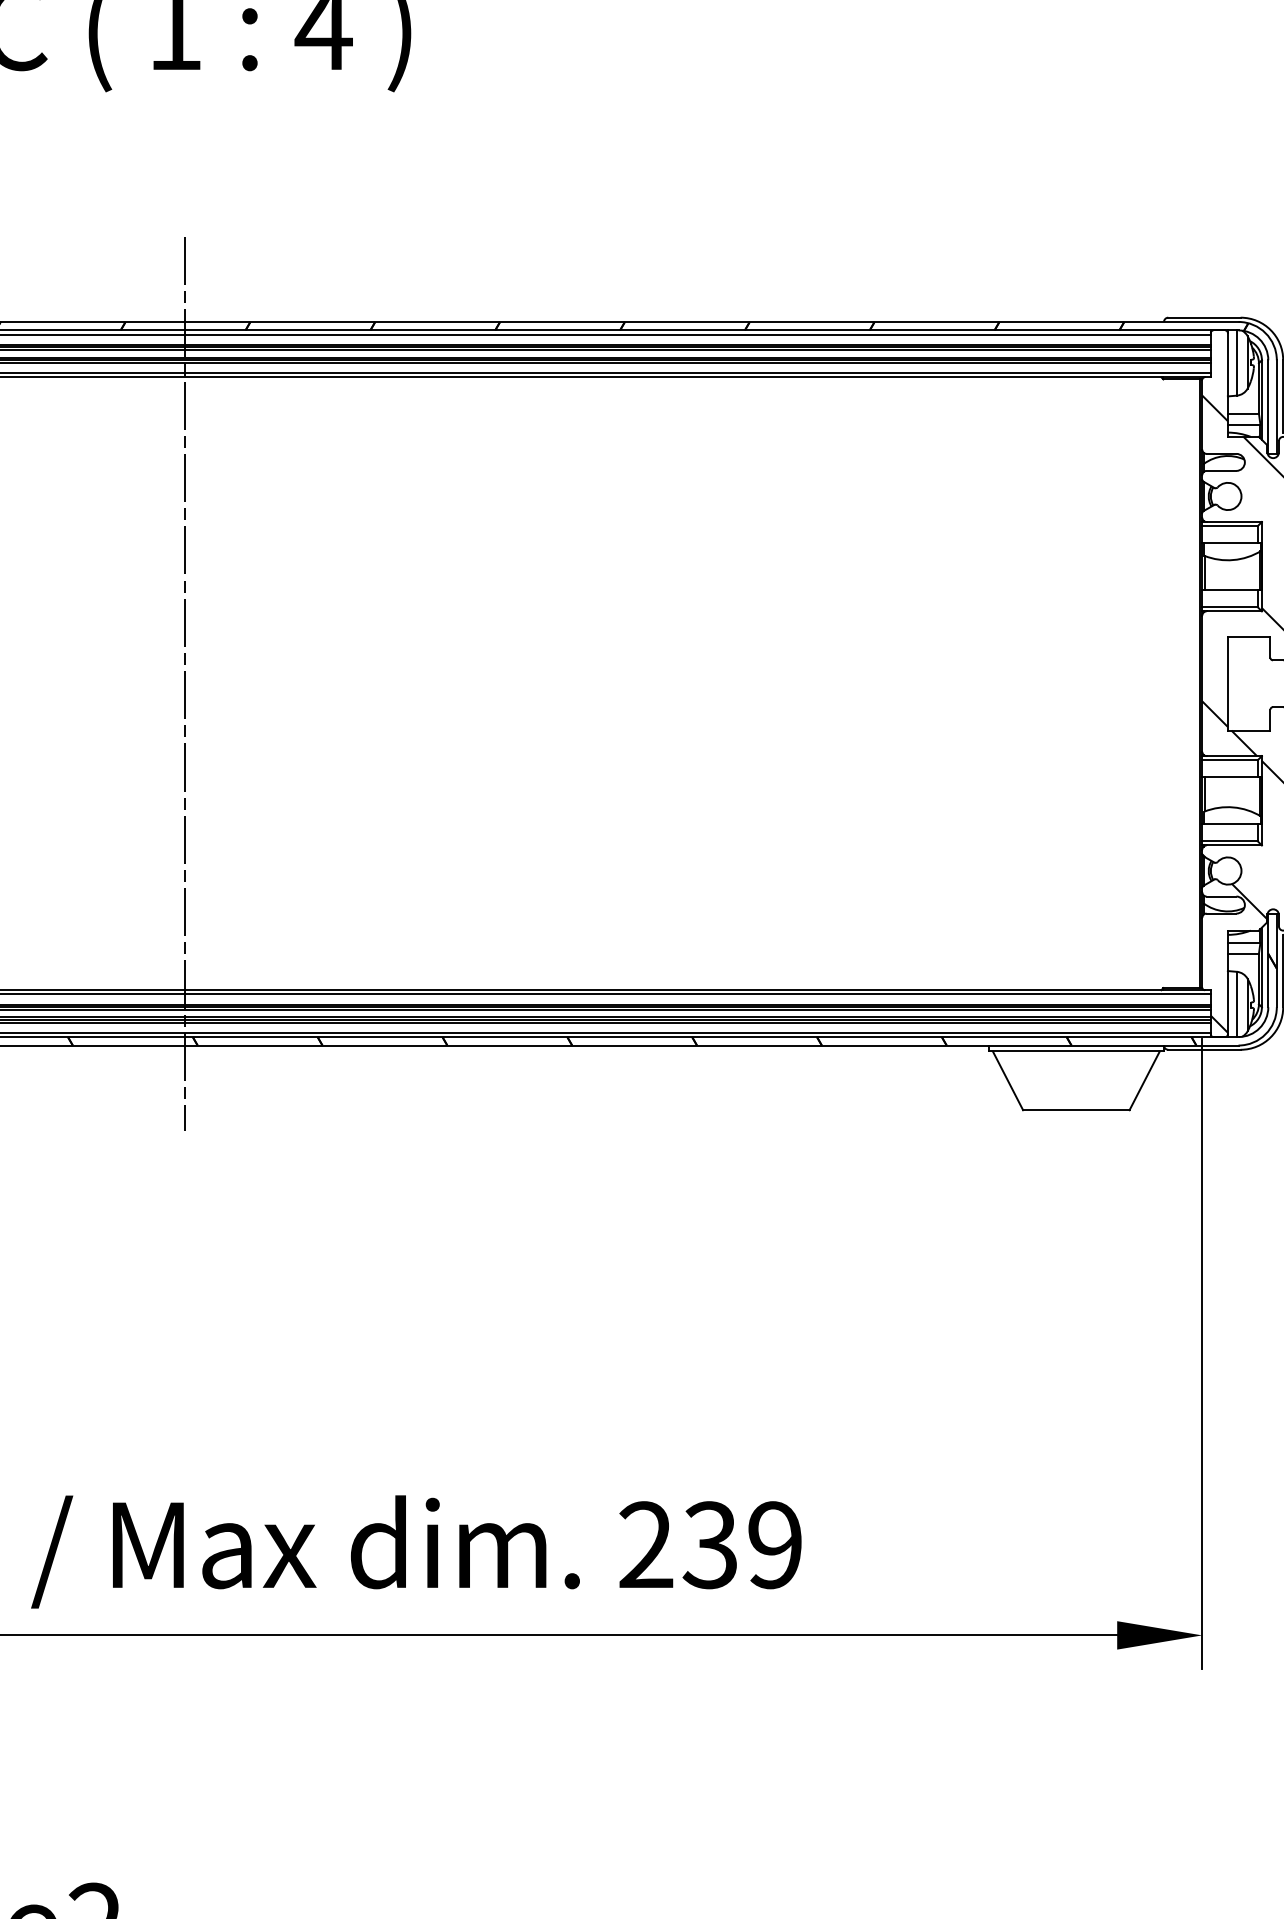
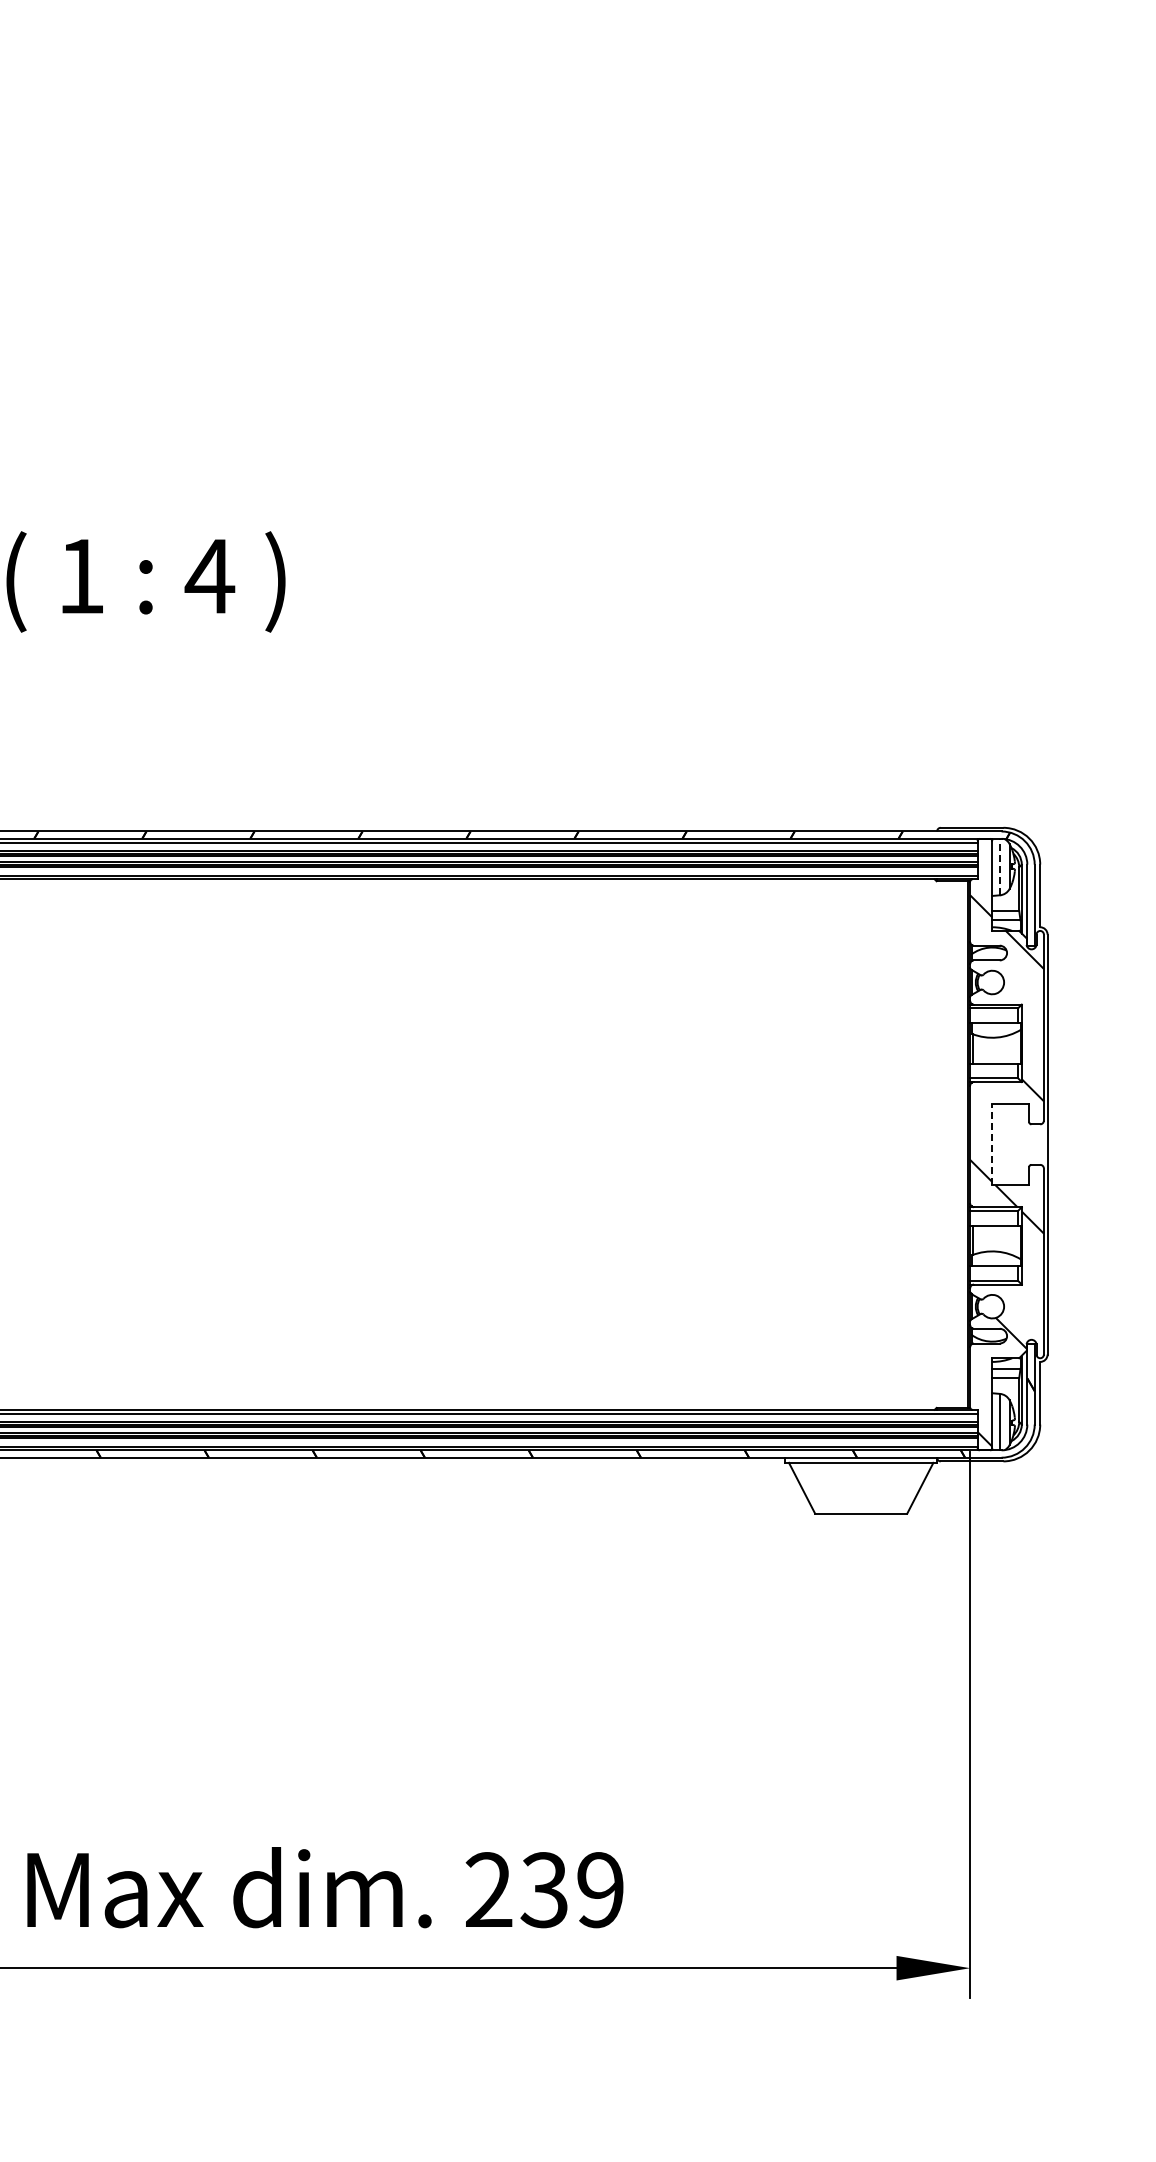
line: (1237, 362) -> (1000, 866), solid -> dashed
line: (184, 683) -> (89, 1144), removed
line: (1228, 683) -> (992, 1144), solid -> dashed

